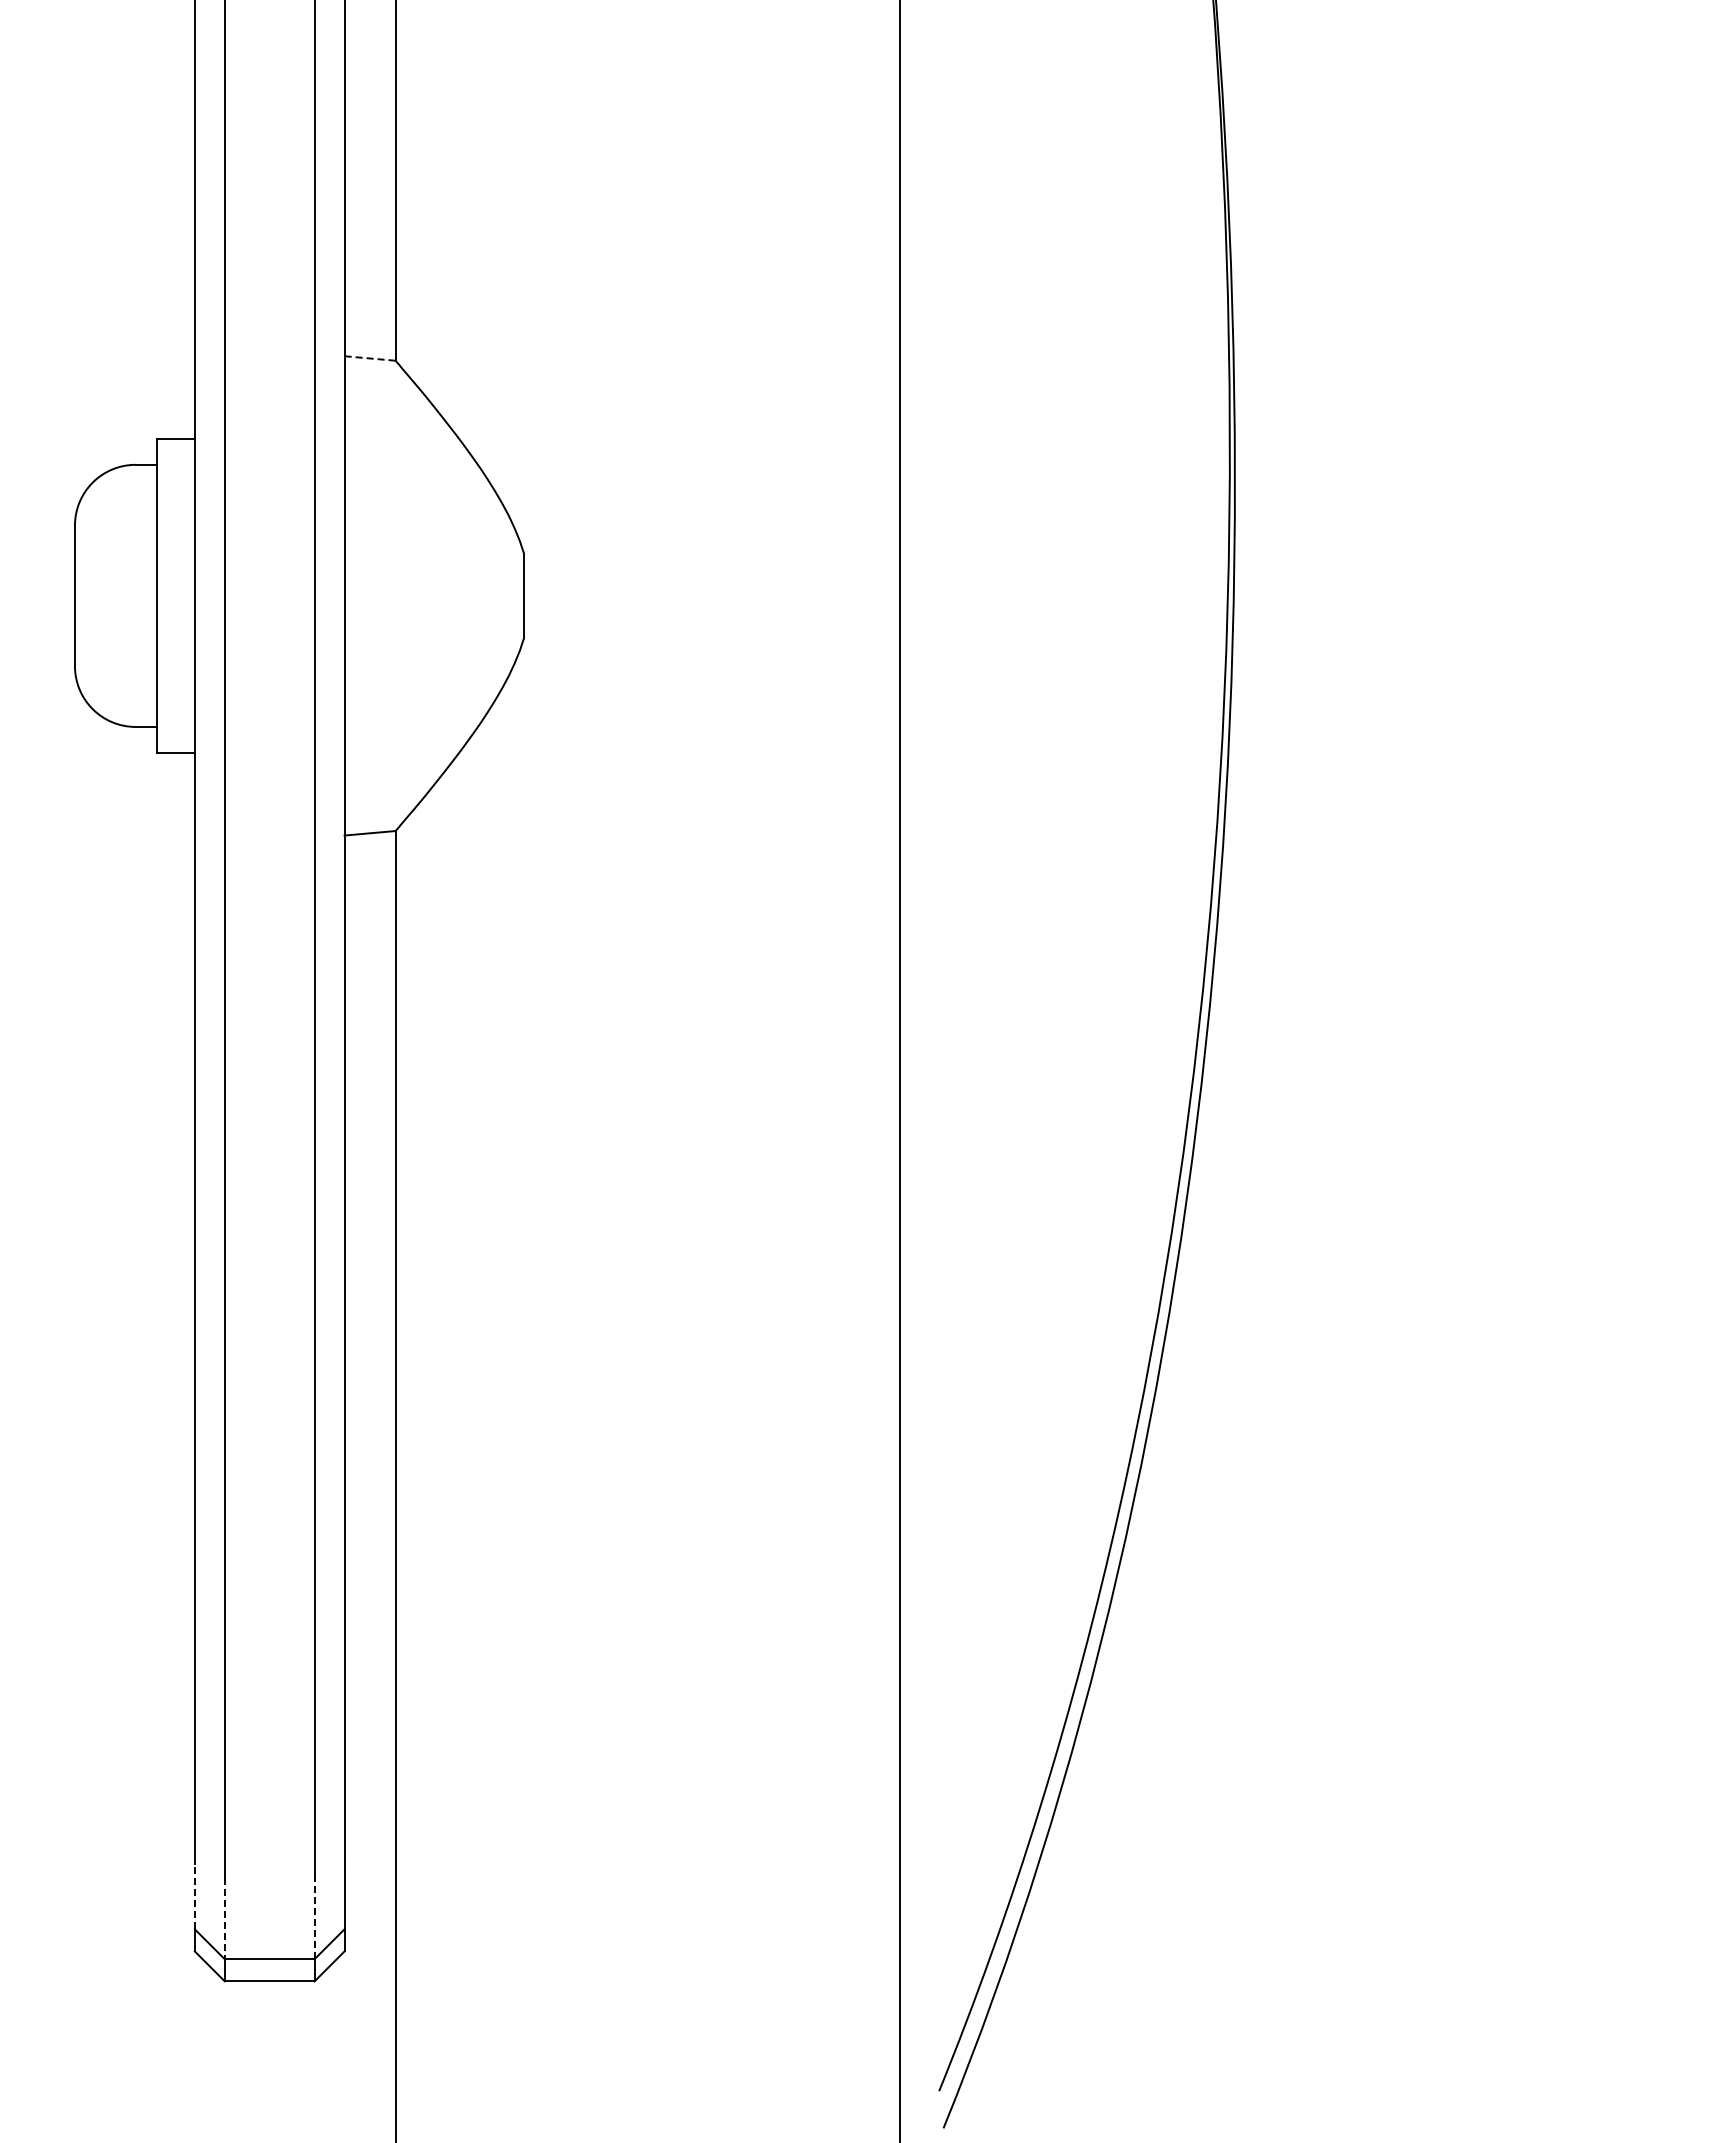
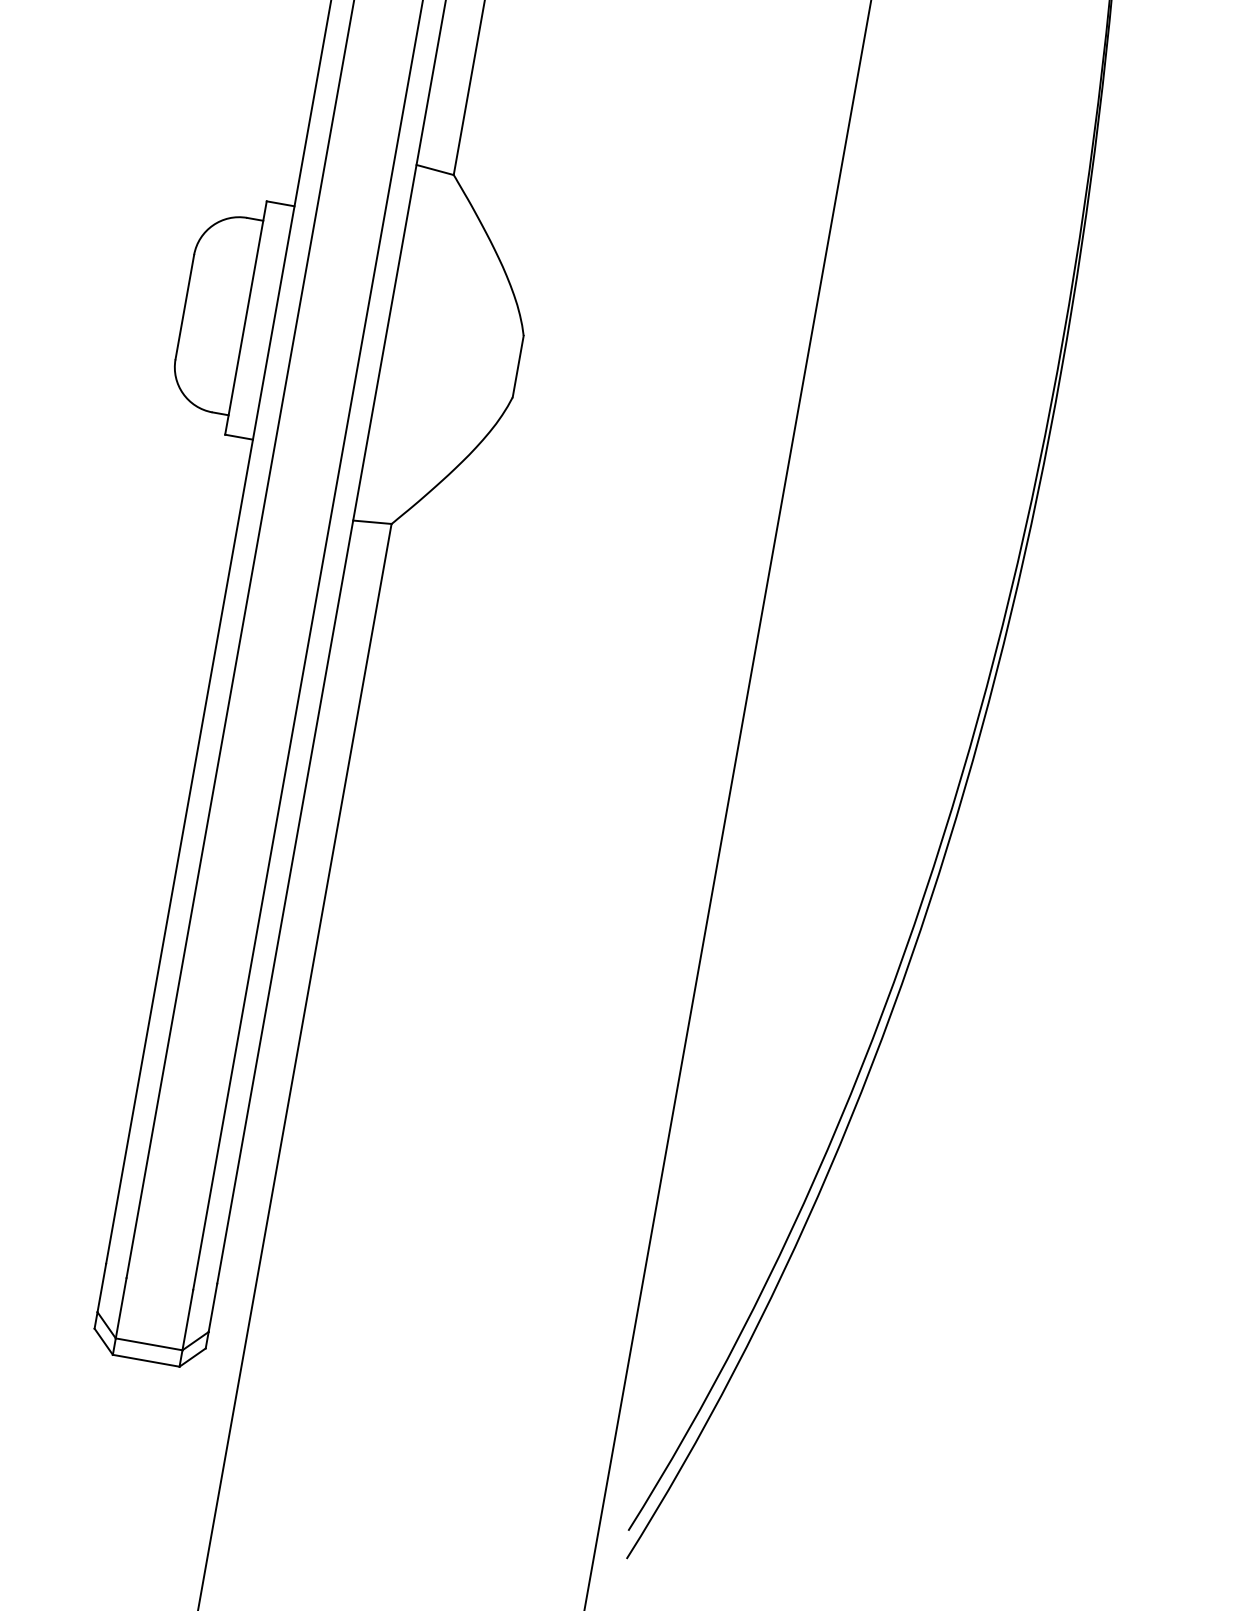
line: (370, 358) -> (435, 170), dashed -> solid
line: (194, 1896) -> (101, 1287), dashed -> solid
line: (224, 1918) -> (120, 1308), dashed -> solid
line: (314, 1918) -> (187, 1320), dashed -> solid

